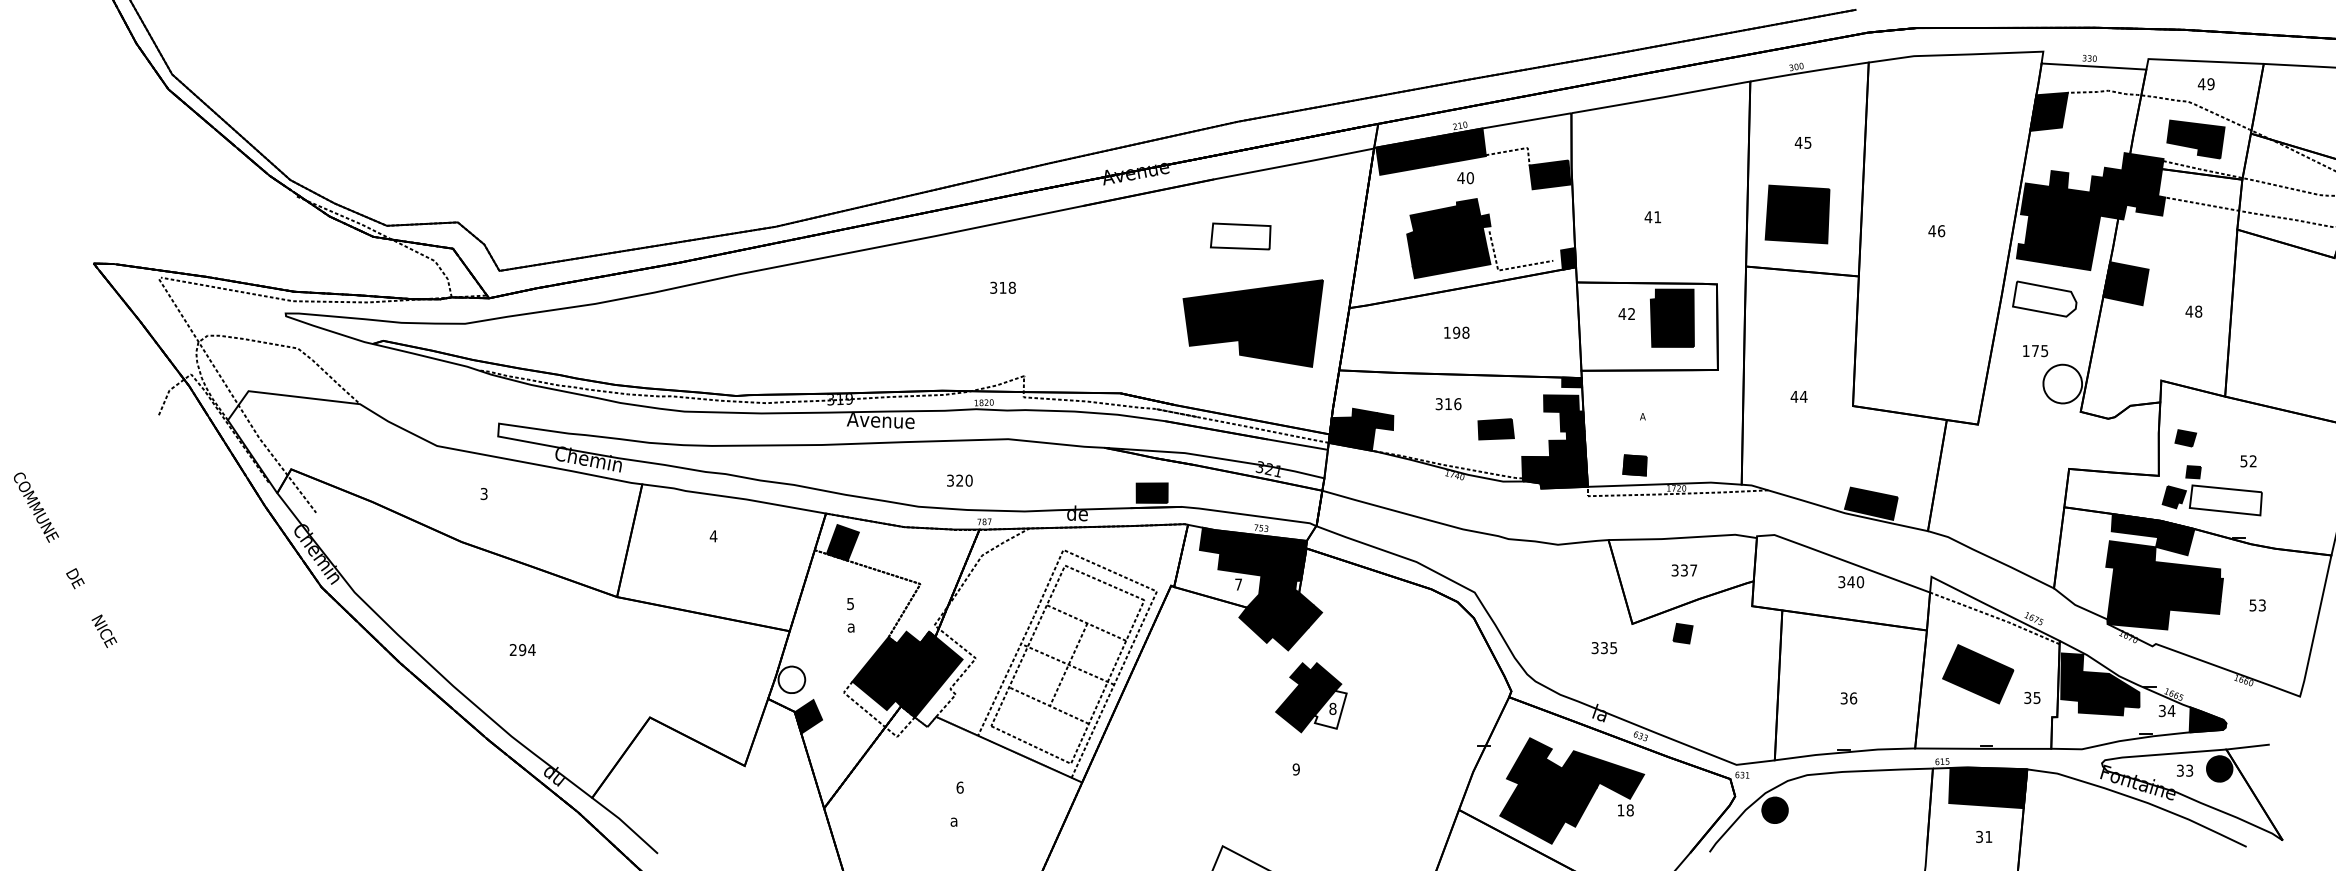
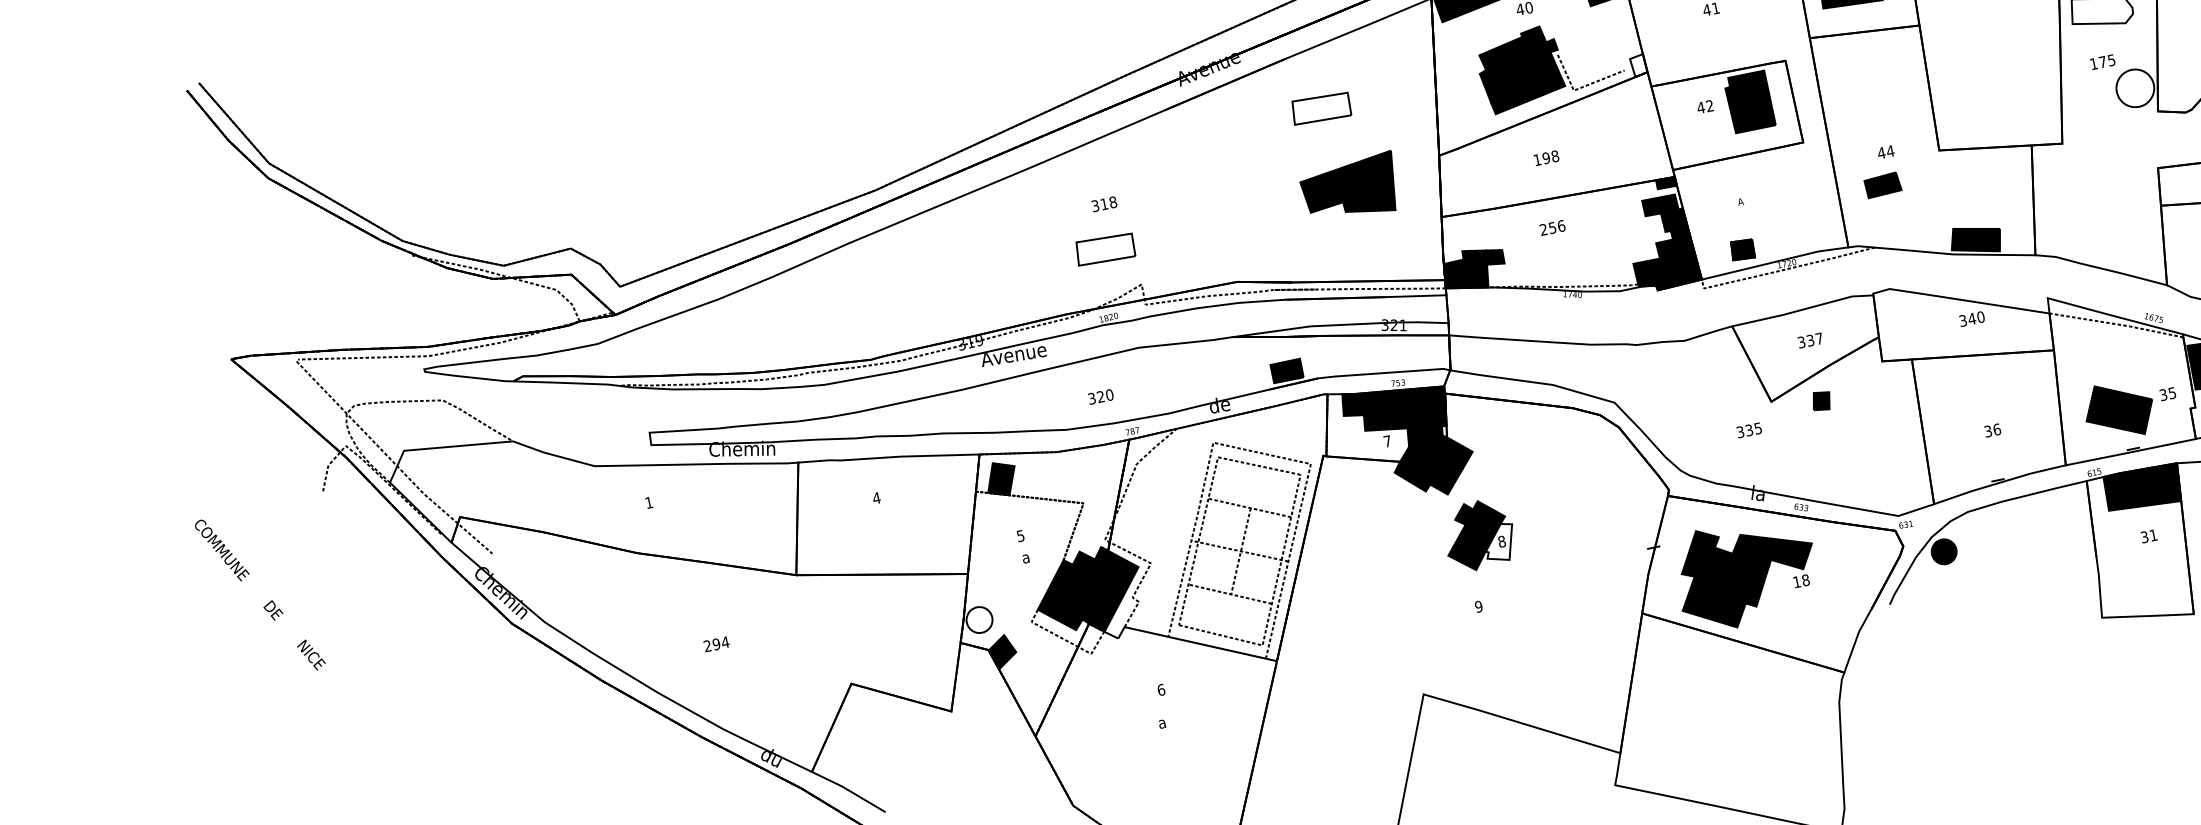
fill: (1568, 258) -> (1638, 65), removed
part: (1252, 323) -> (1349, 189), size x0.7
part: (994, 333) -> (1105, 249), added
text: (1443, 404) -> (1547, 229), 316 -> 256
part: (1495, 429) -> (1882, 185), moved
text: (483, 493) -> (648, 502), 3 -> 1
text: (65, 560) -> (260, 595), moved
part: (1978, 674) -> (2119, 410), moved

